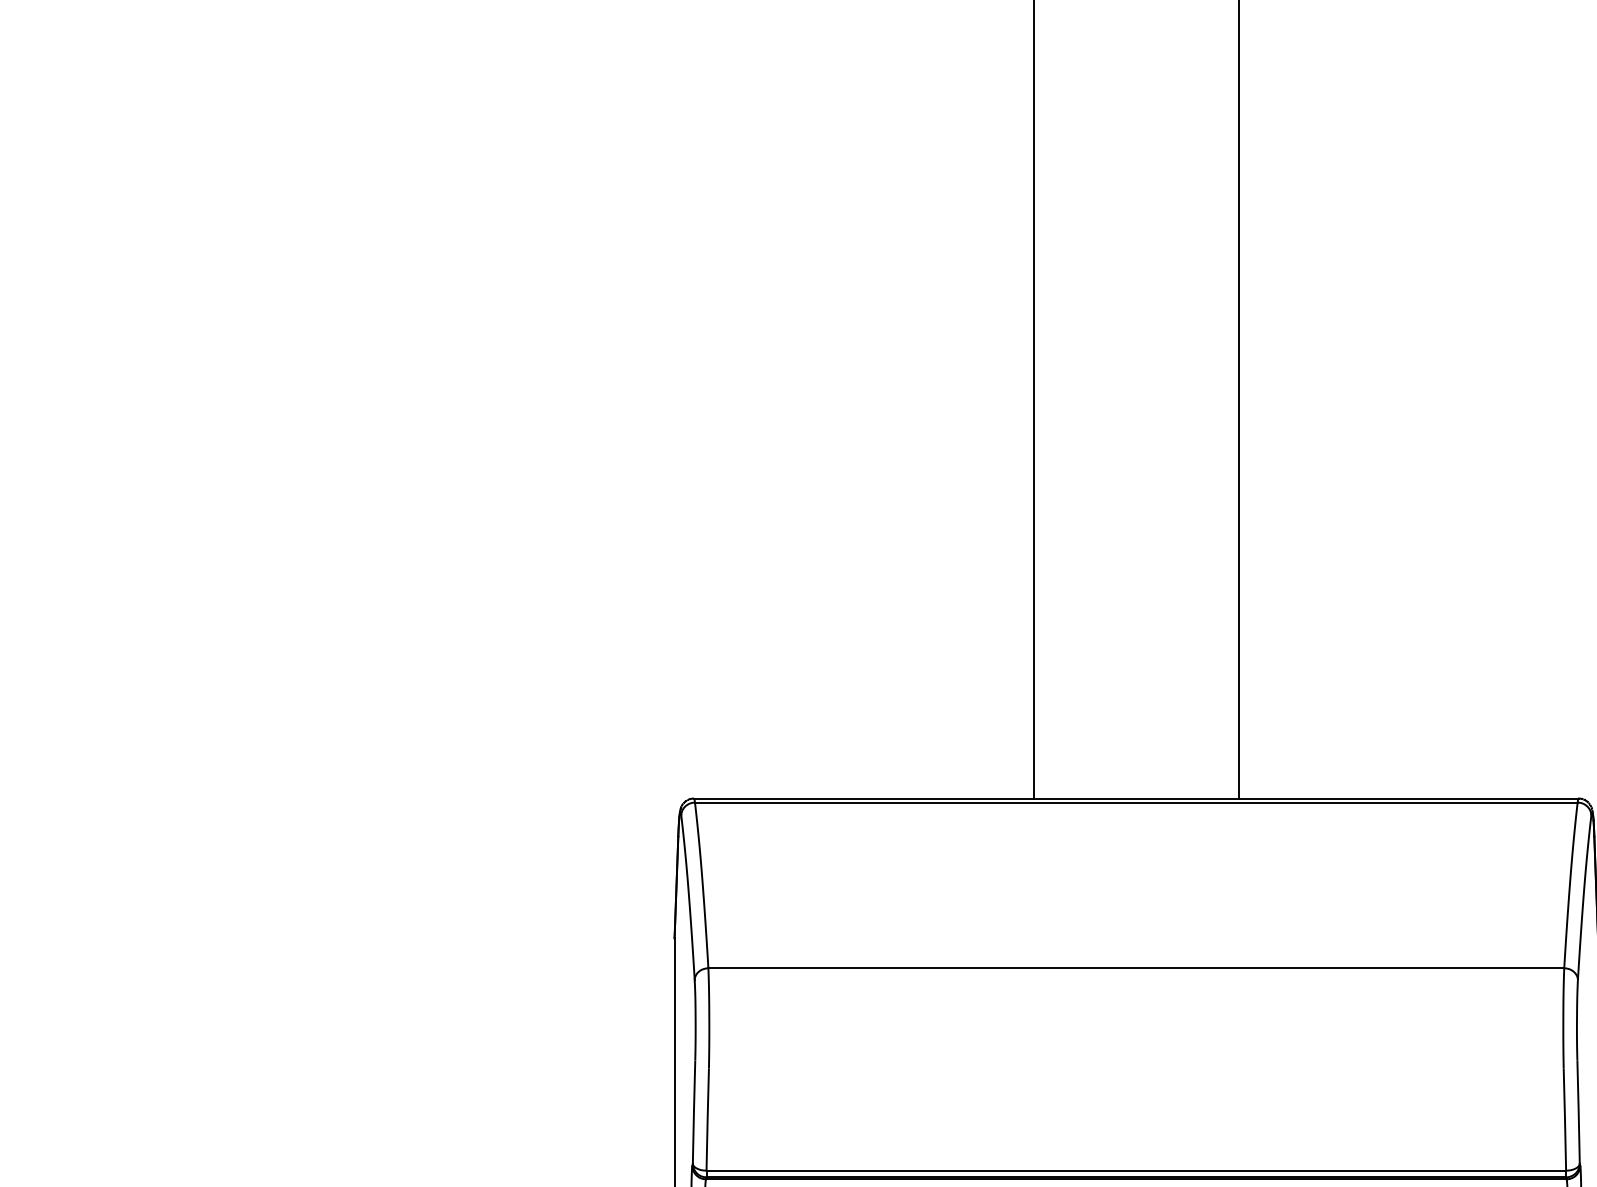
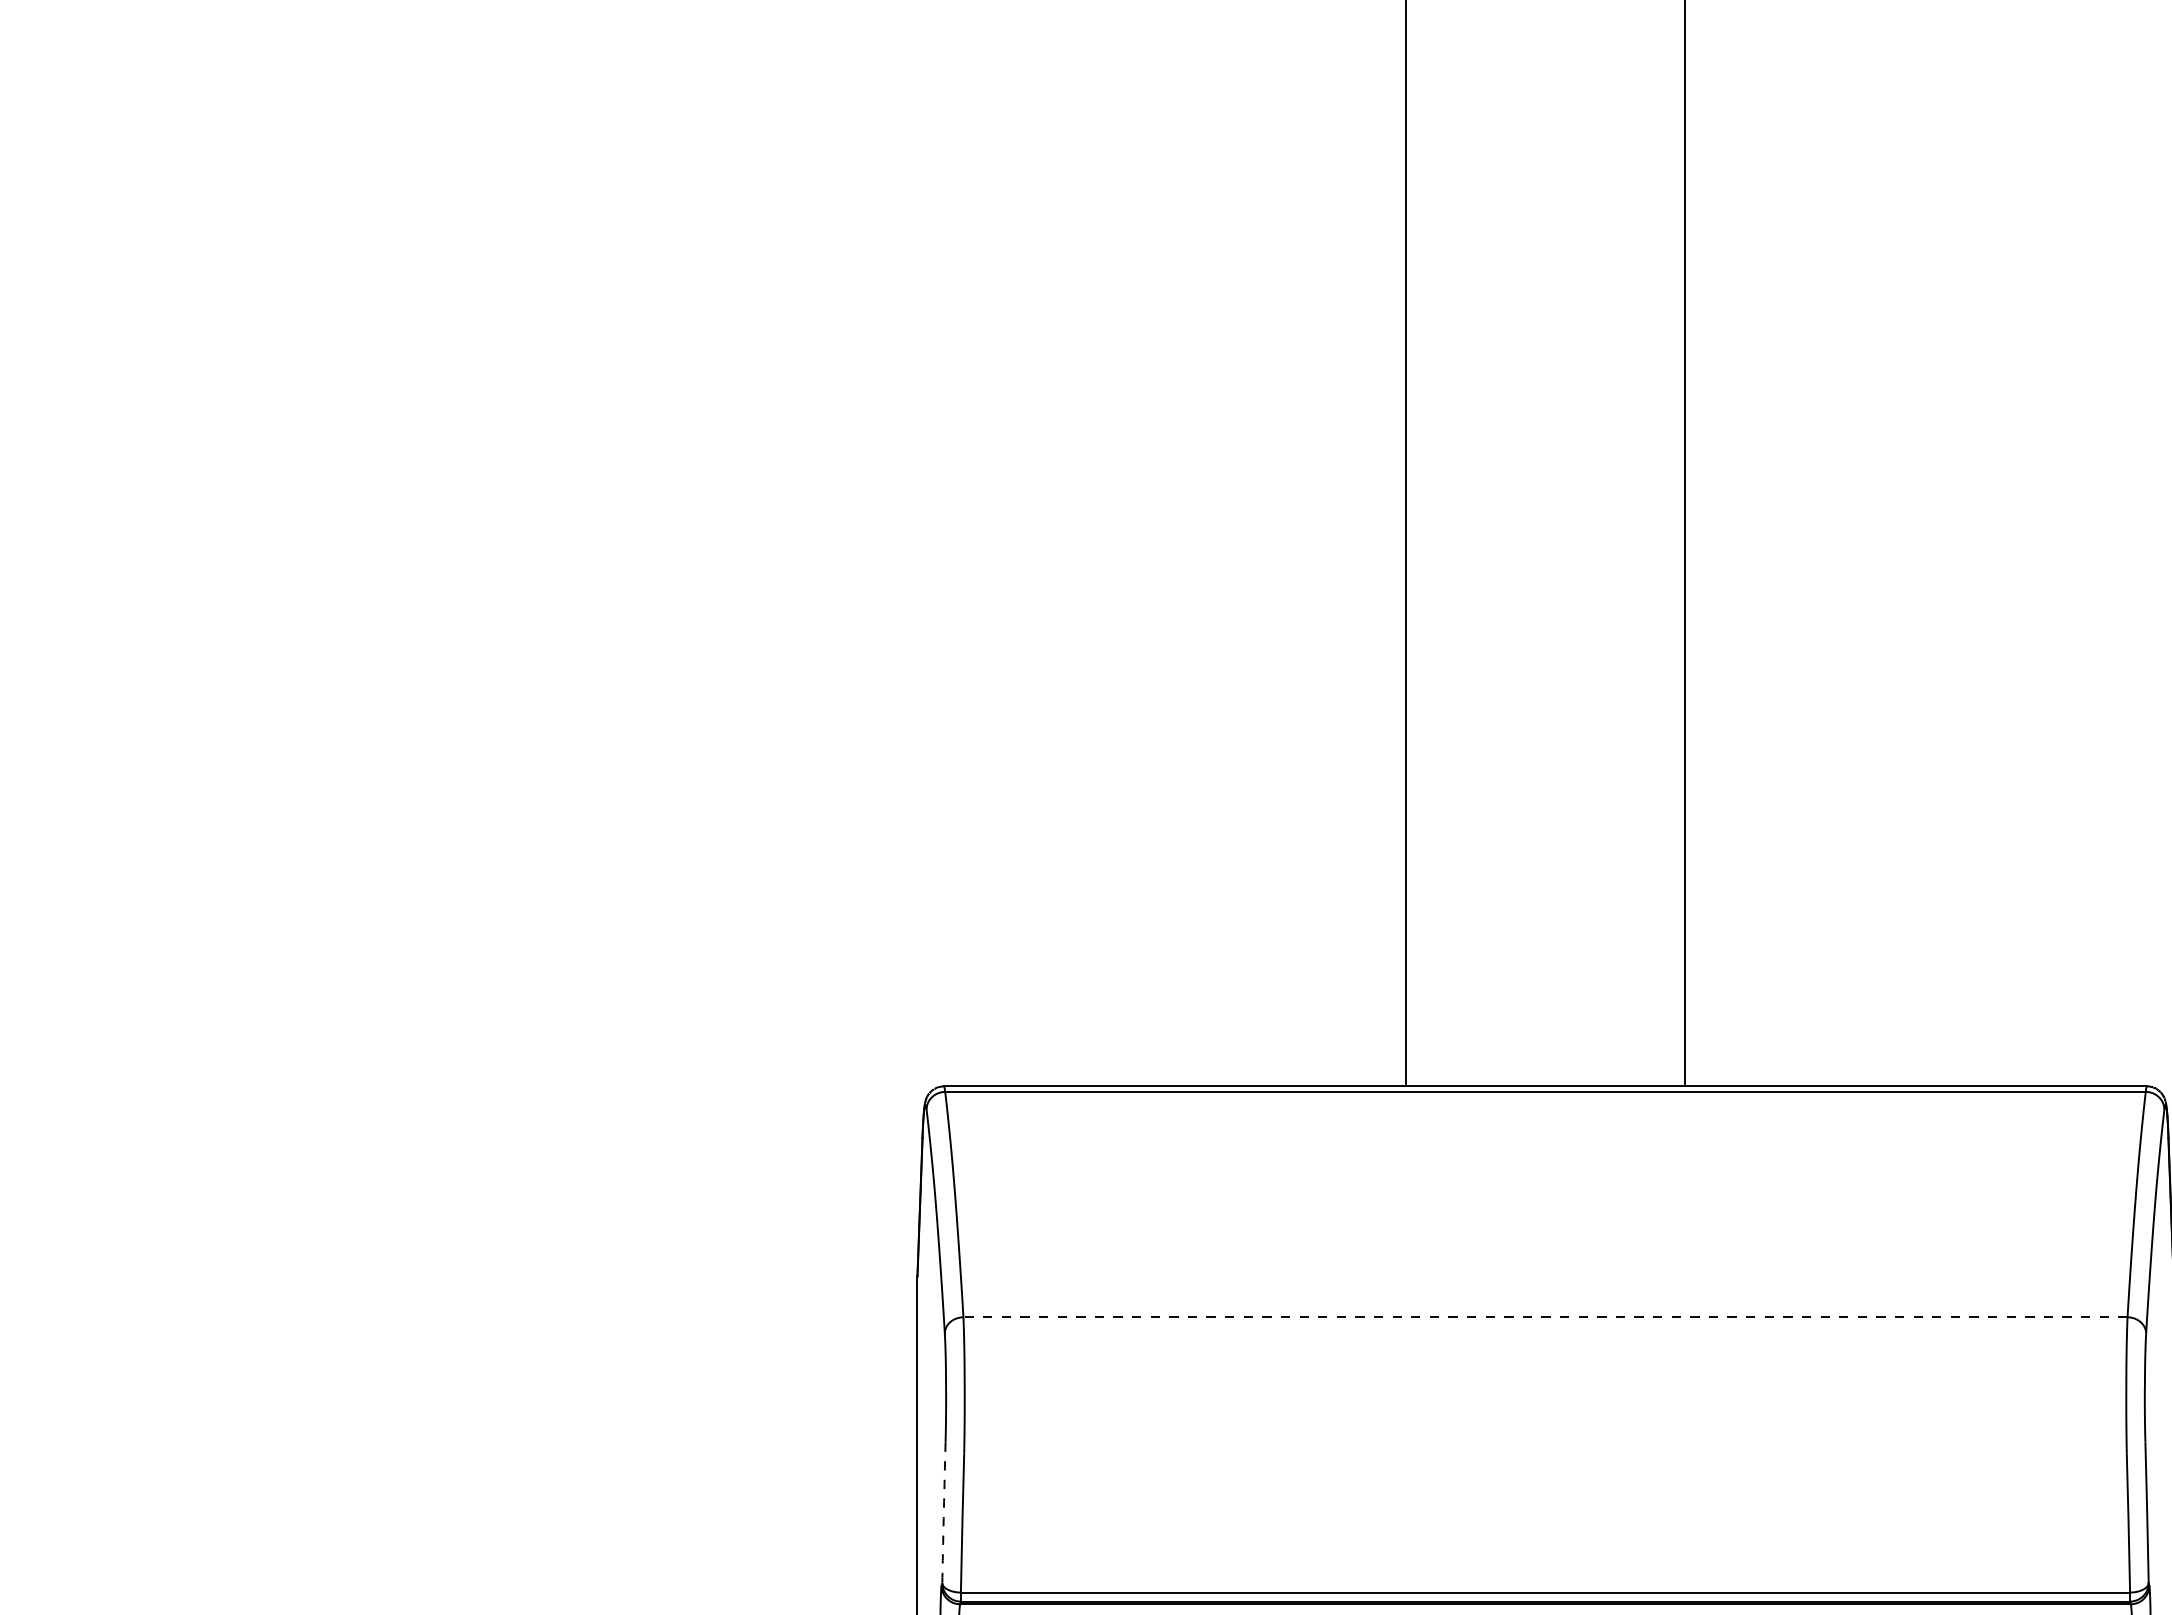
line: (1136, 968) -> (1545, 1317), solid -> dashed
line: (693, 1112) -> (943, 1513), solid -> dashed

